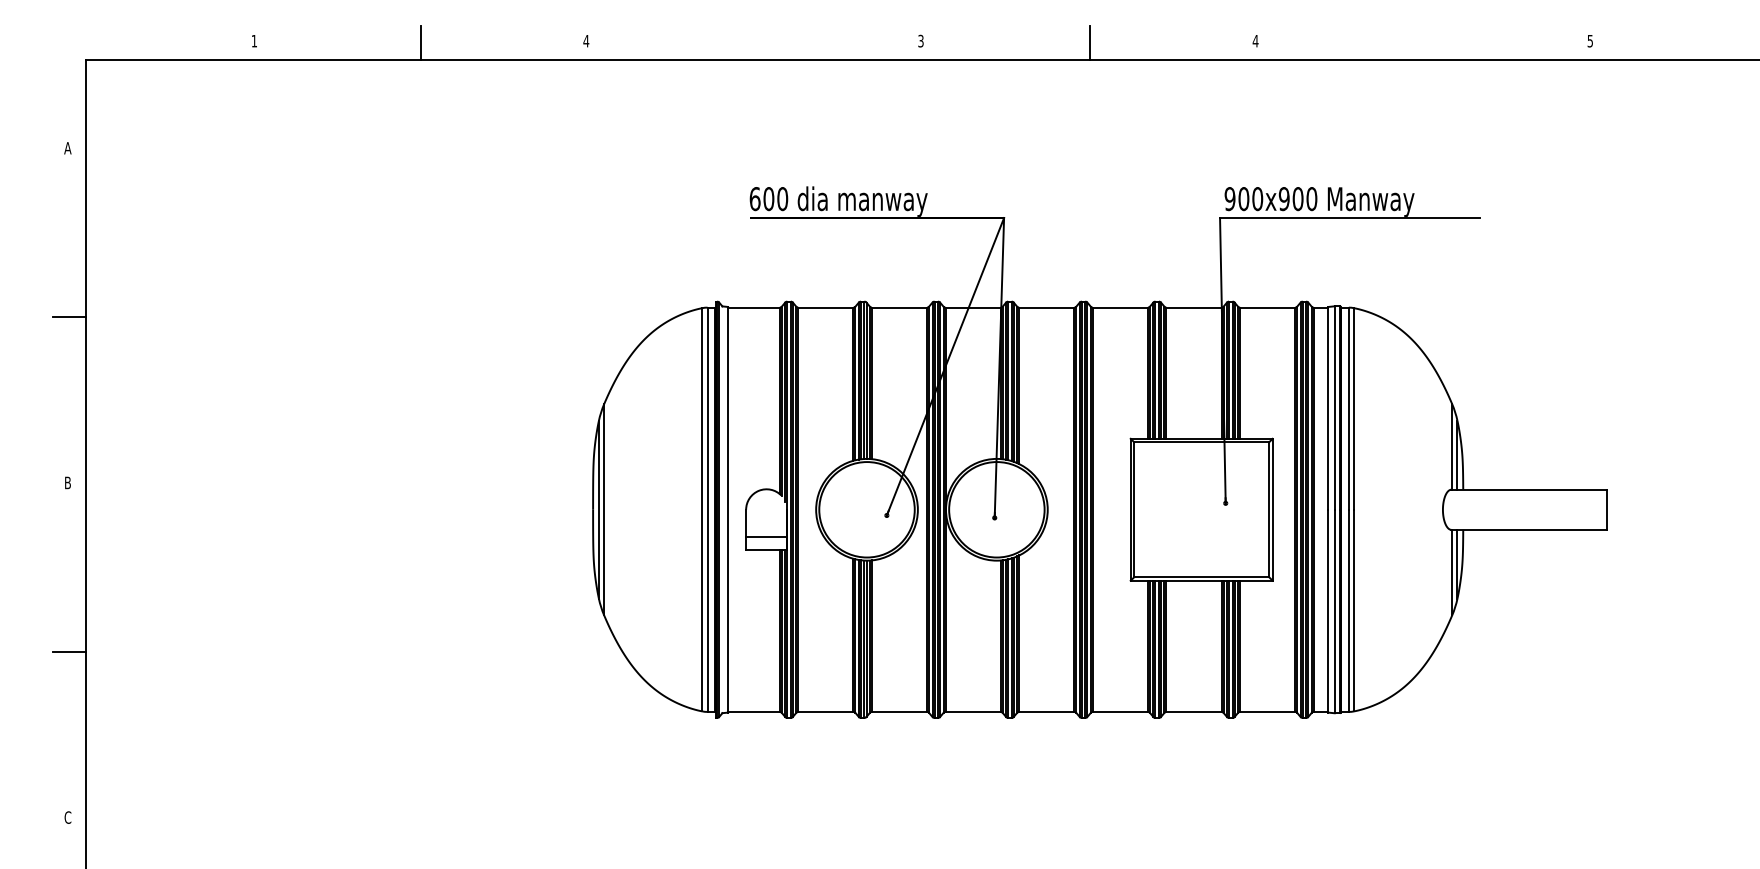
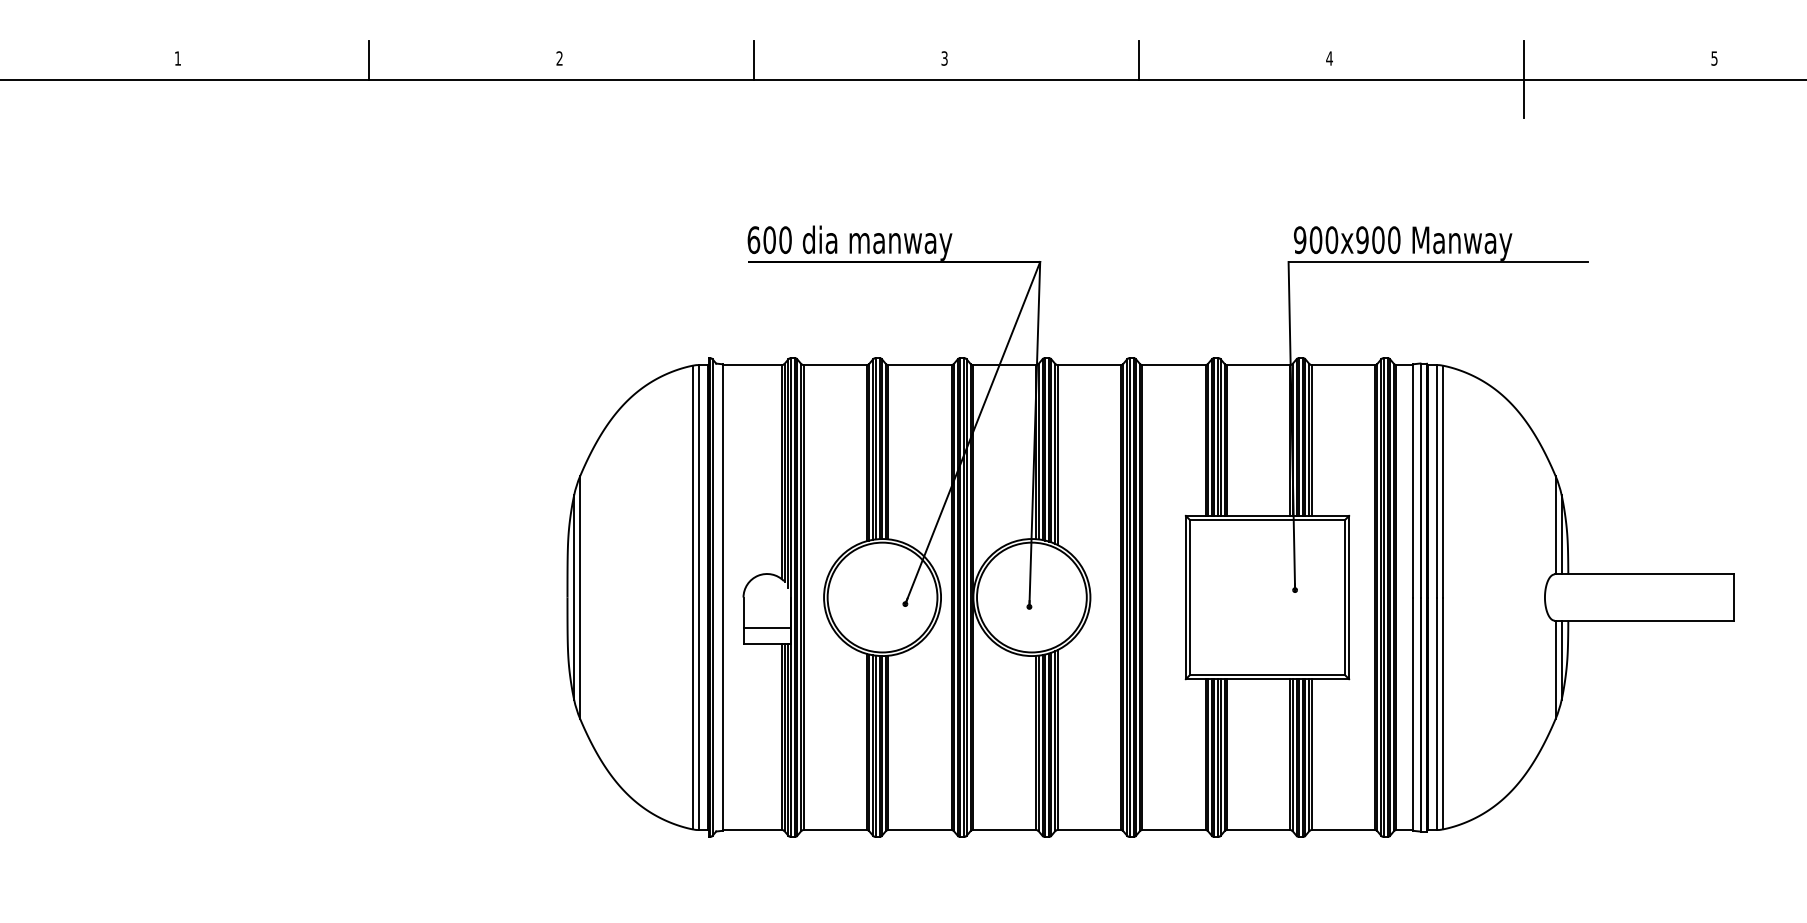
text: (586, 40) -> (559, 57), 4 -> 2
line: (755, 42) -> (754, 60), added
line: (1424, 59) -> (1523, 79), added

